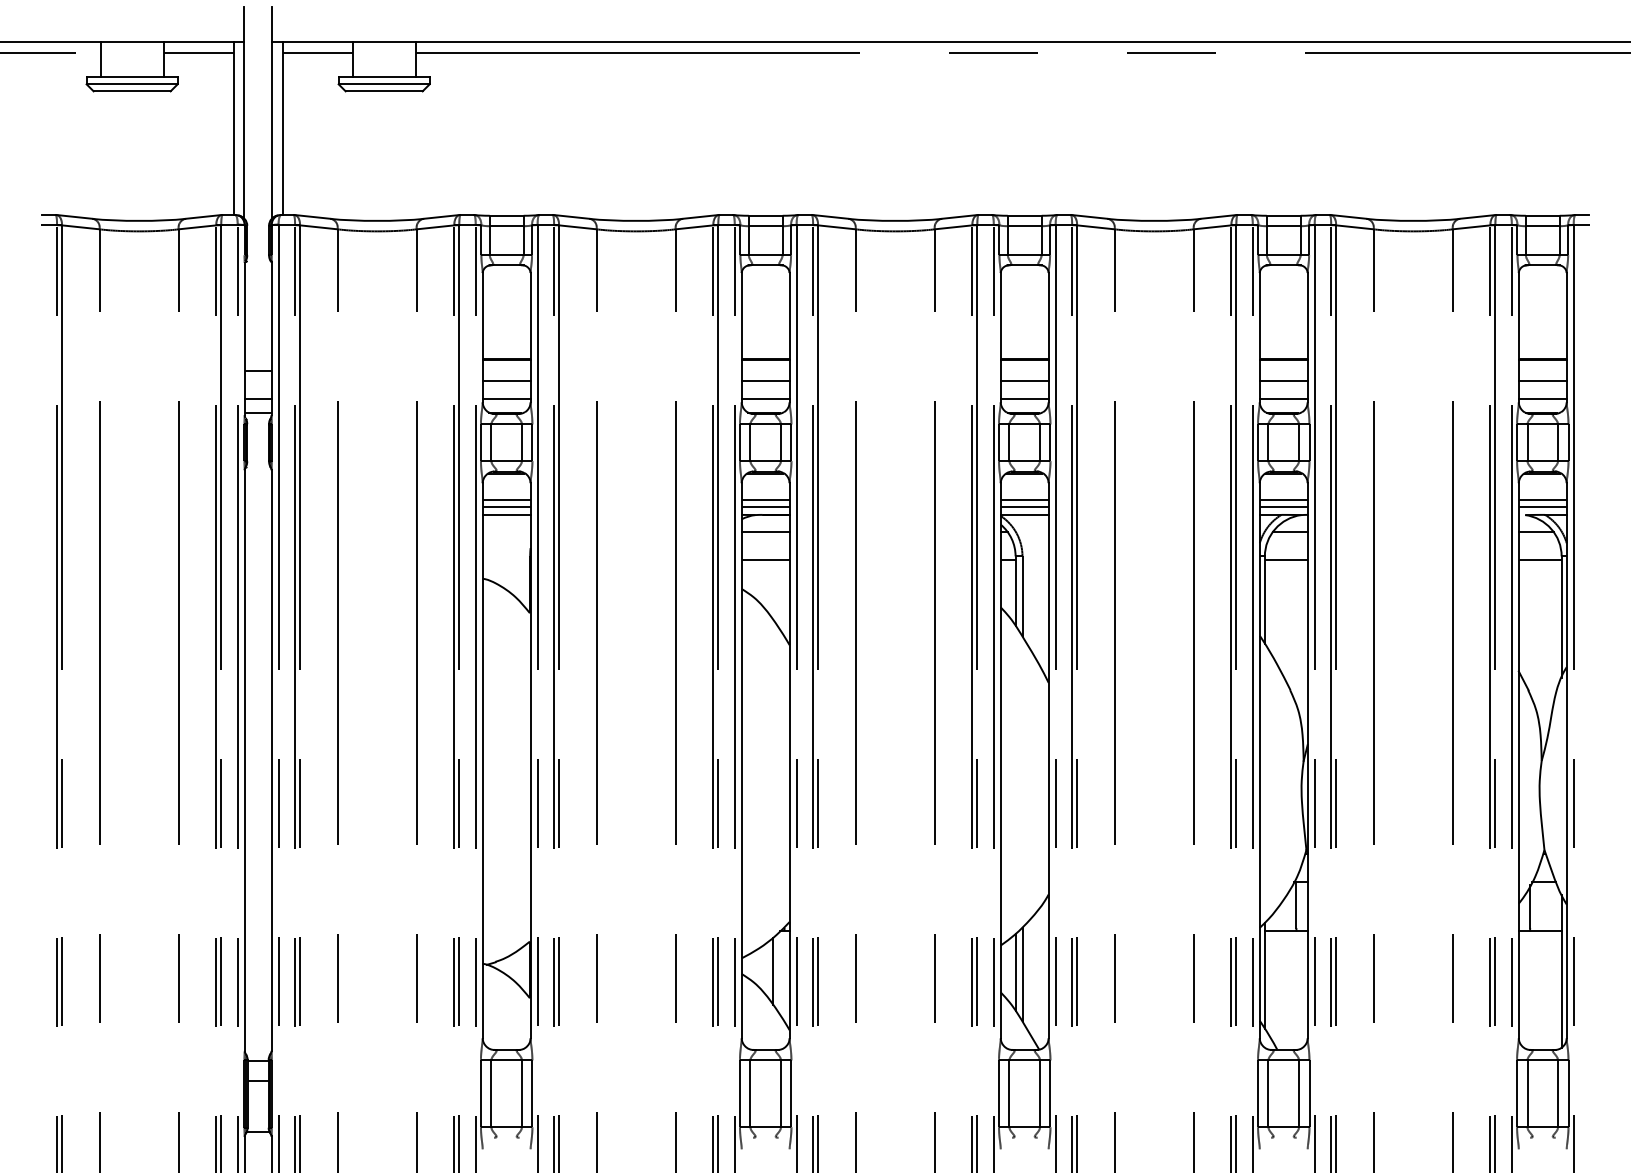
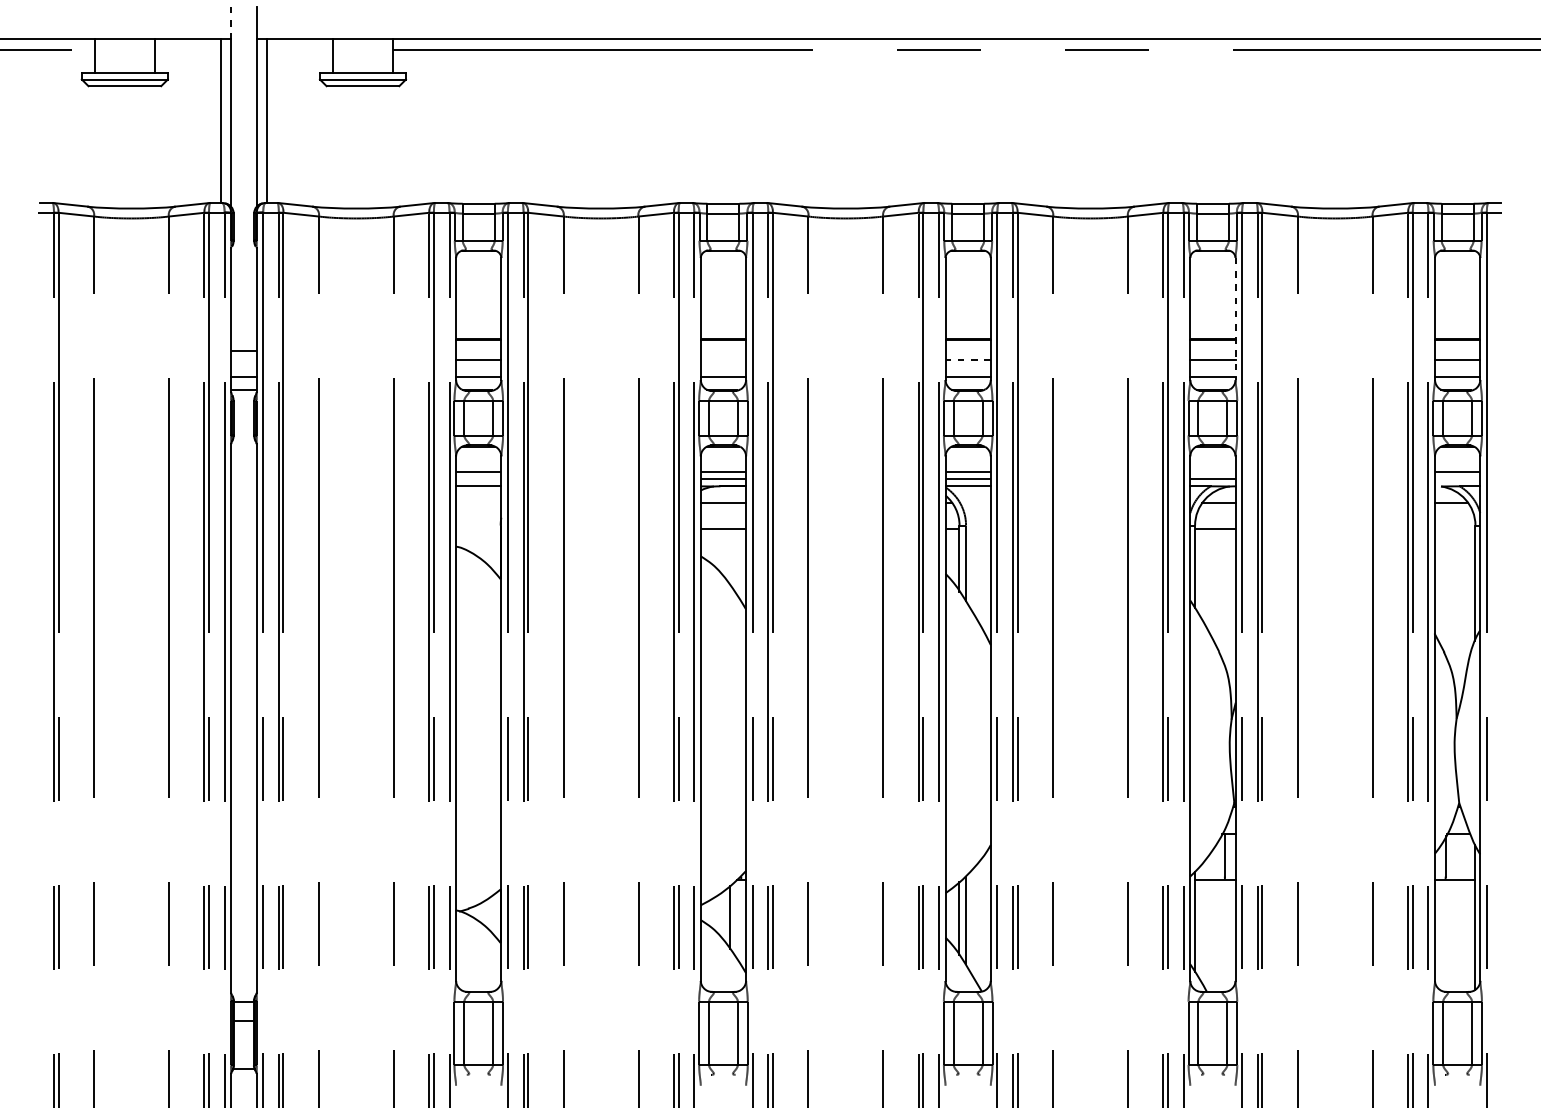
line: (244, 25) -> (231, 23), solid -> dashed
line: (198, 53) -> (187, 50), removed
line: (317, 53) -> (299, 50), removed
line: (1307, 337) -> (1235, 318), solid -> dashed
line: (765, 381) -> (723, 360), removed
line: (1024, 381) -> (967, 360), solid -> dashed
line: (1283, 500) -> (1212, 472), removed
line: (506, 507) -> (478, 479), removed
line: (1542, 507) -> (1457, 479), removed
line: (1539, 560) -> (1454, 529), removed

